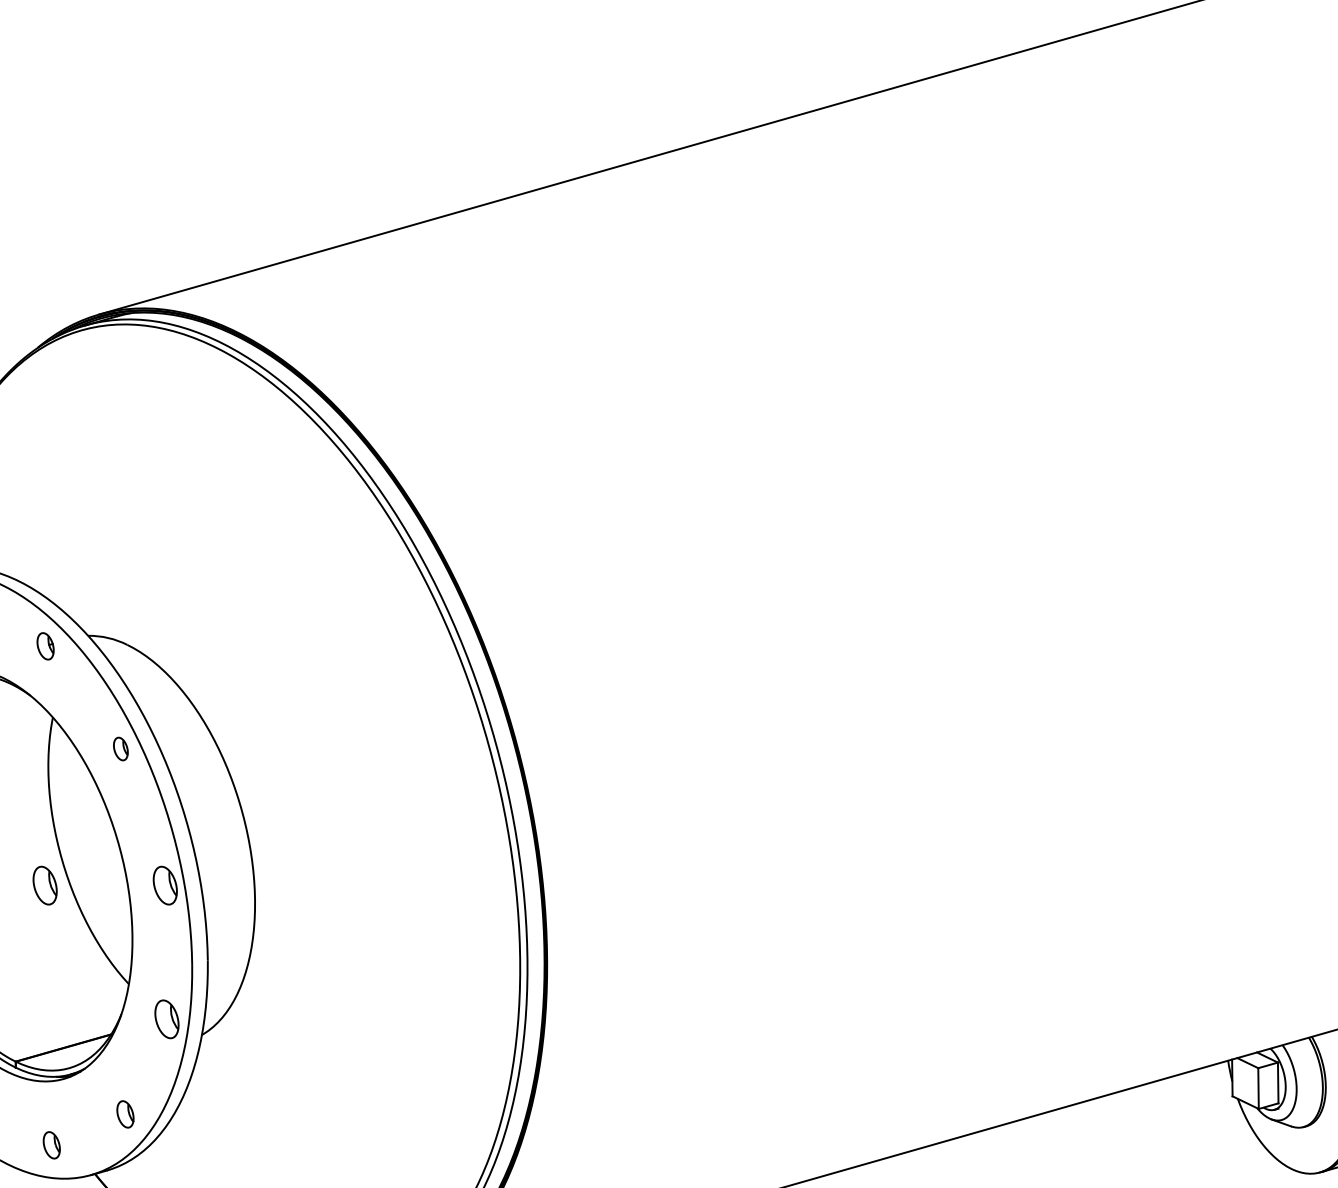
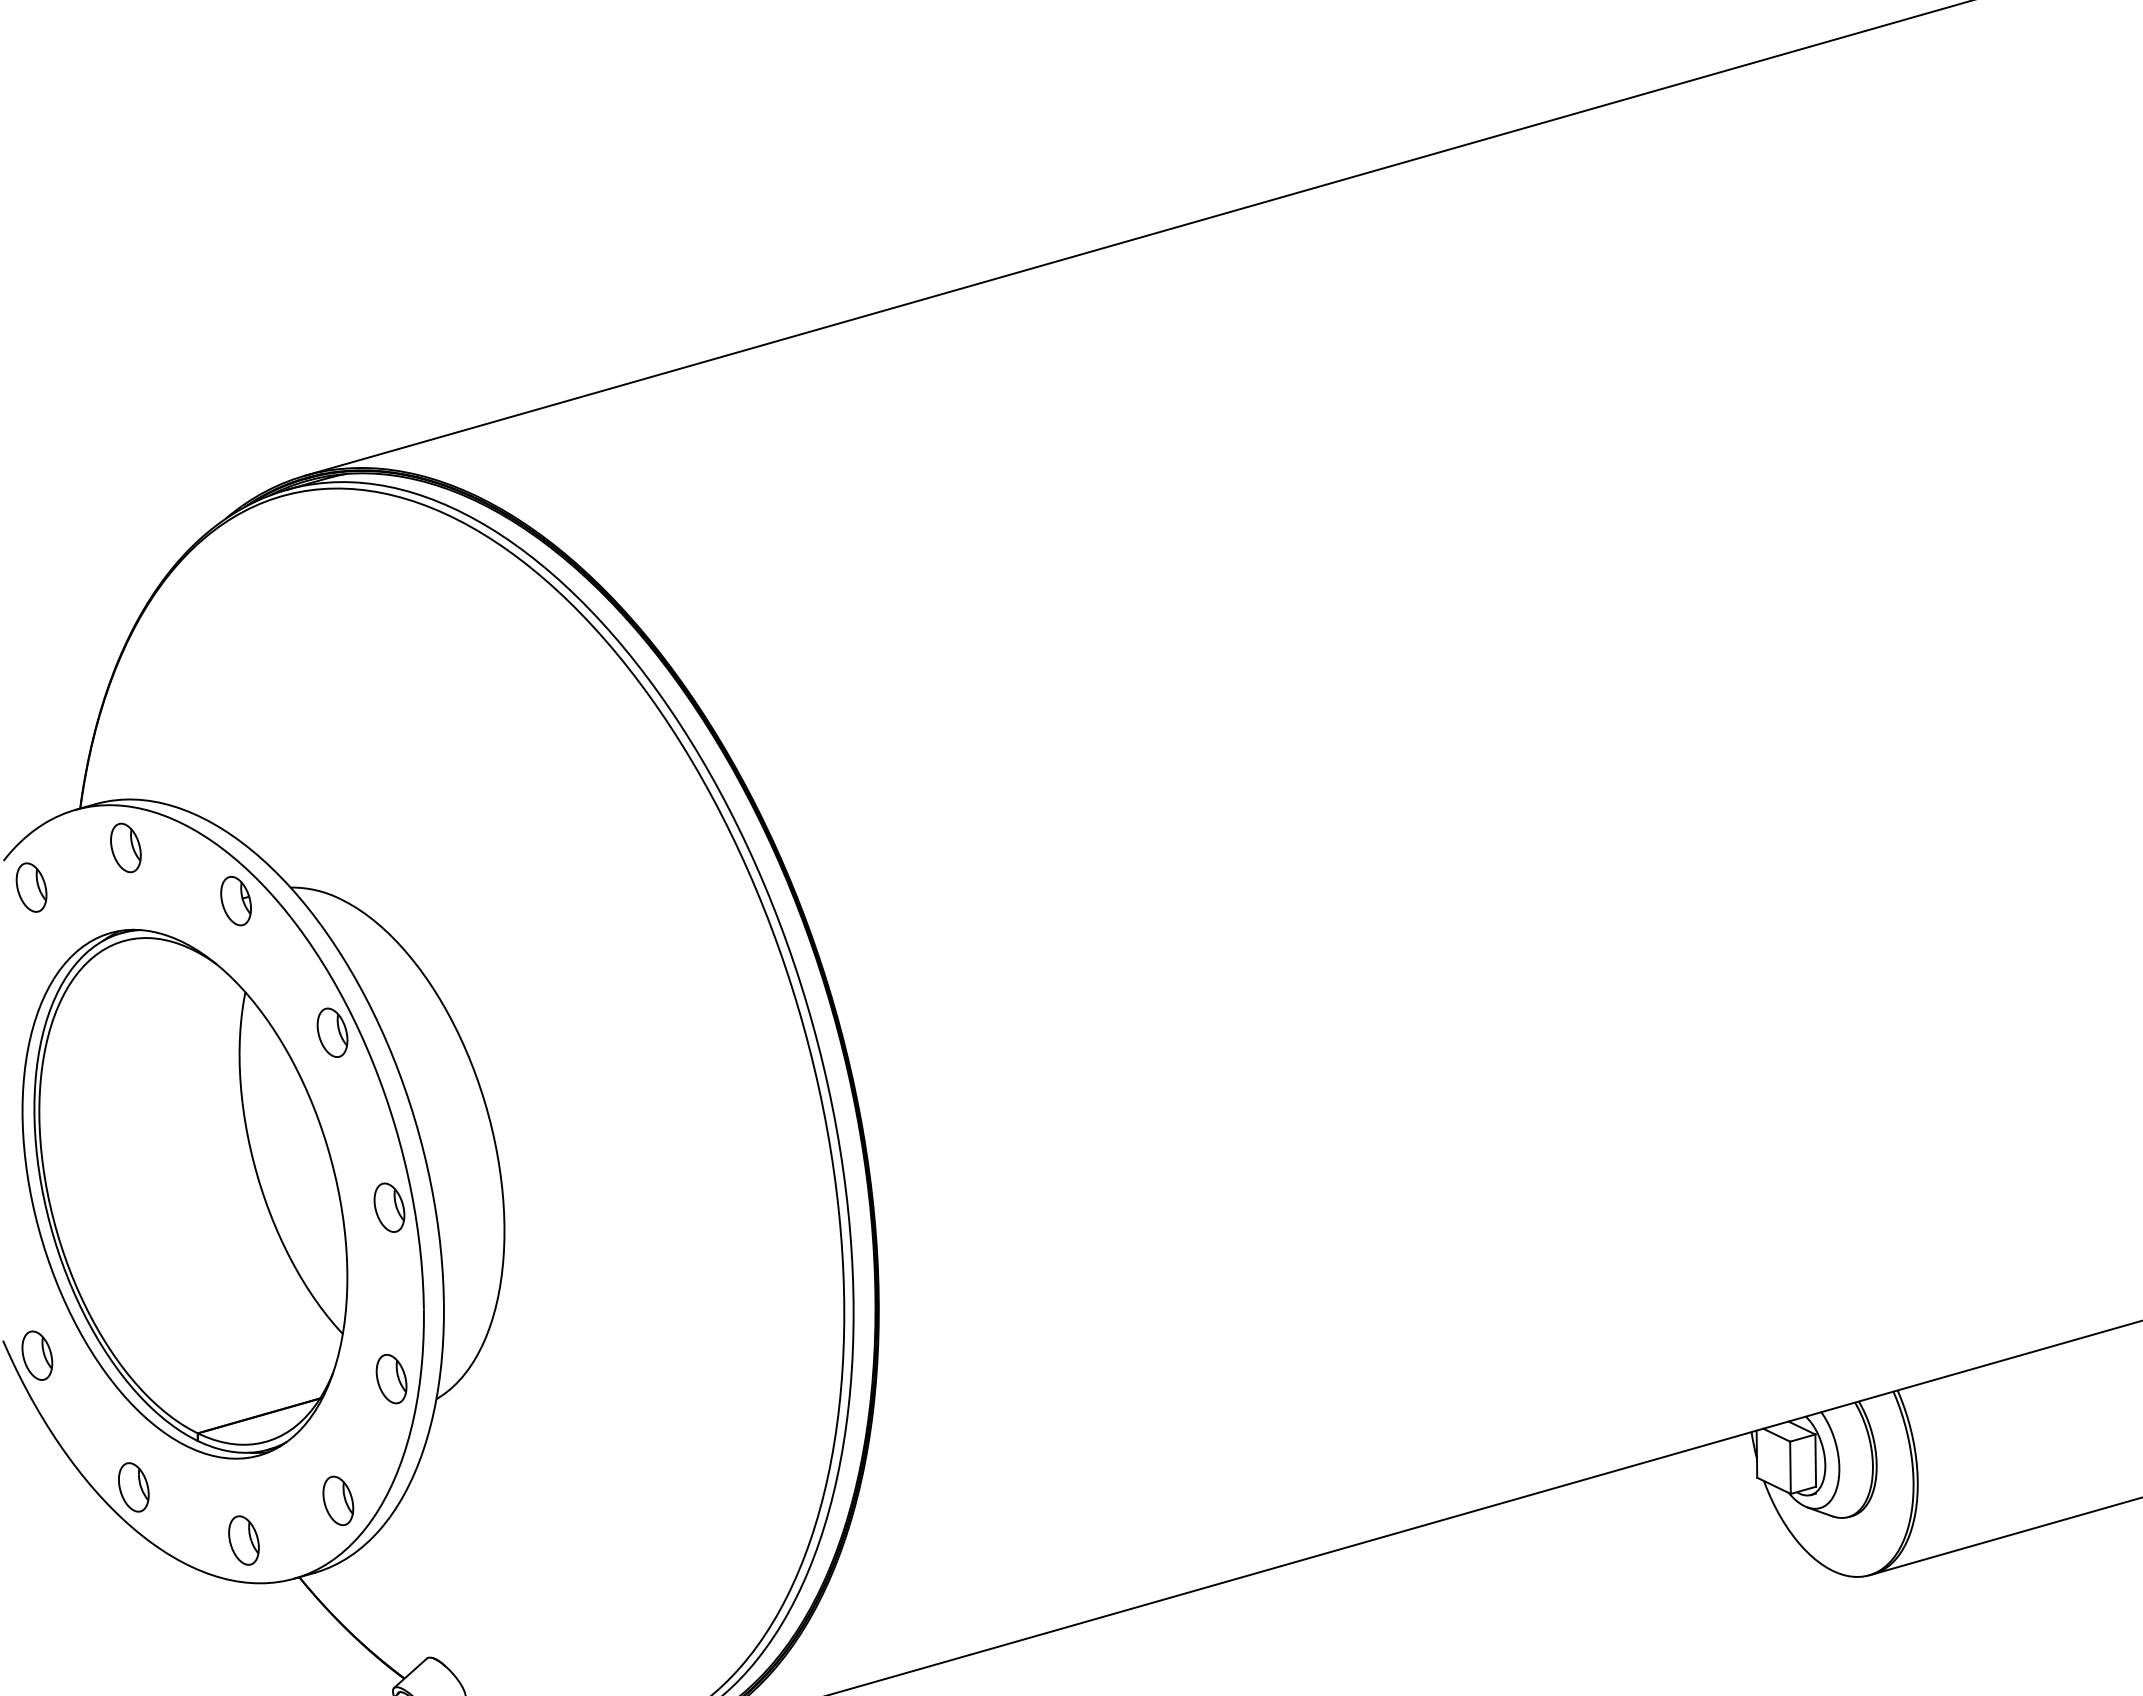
part: (45, 645) -> (235, 900), size x1.43
part: (120, 748) -> (332, 1032), size x1.67
part: (45, 885) -> (235, 1207), removed
part: (125, 1114) -> (338, 1500), size x1.43
part: (51, 1145) -> (243, 1540), size x1.43

